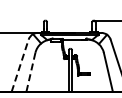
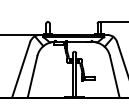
line: (20, 65) -> (21, 69), dashed -> solid
line: (30, 72) -> (32, 76), dashed -> solid

